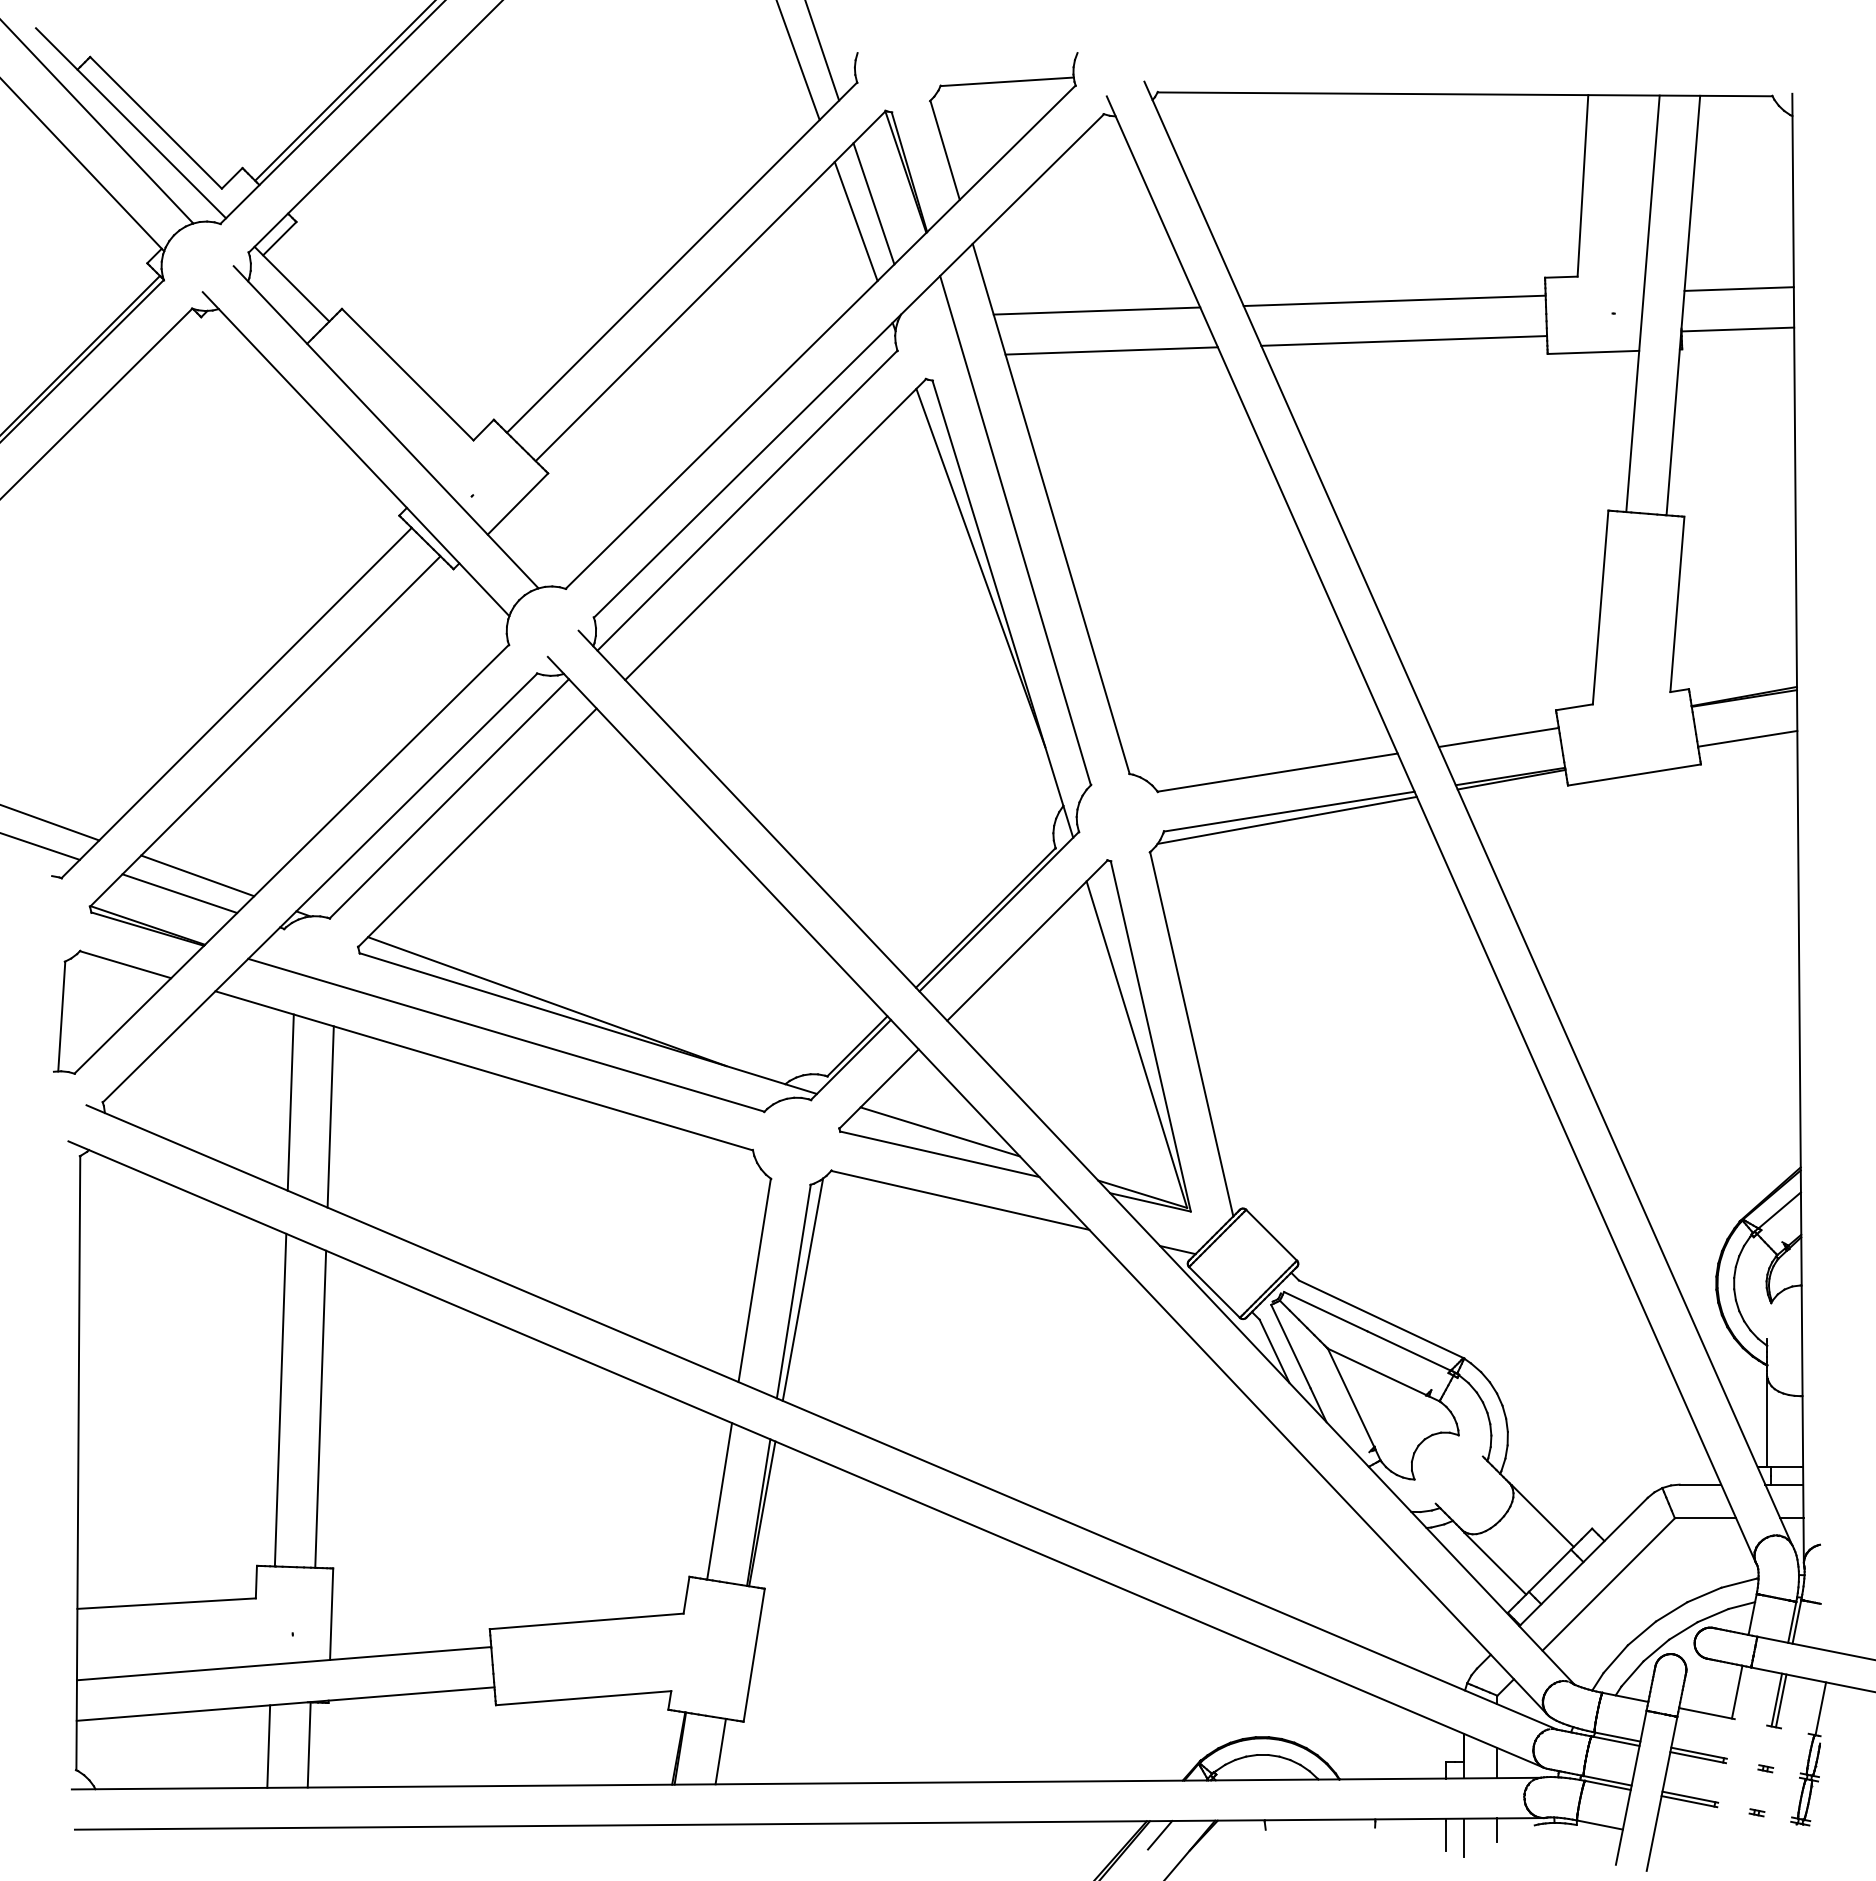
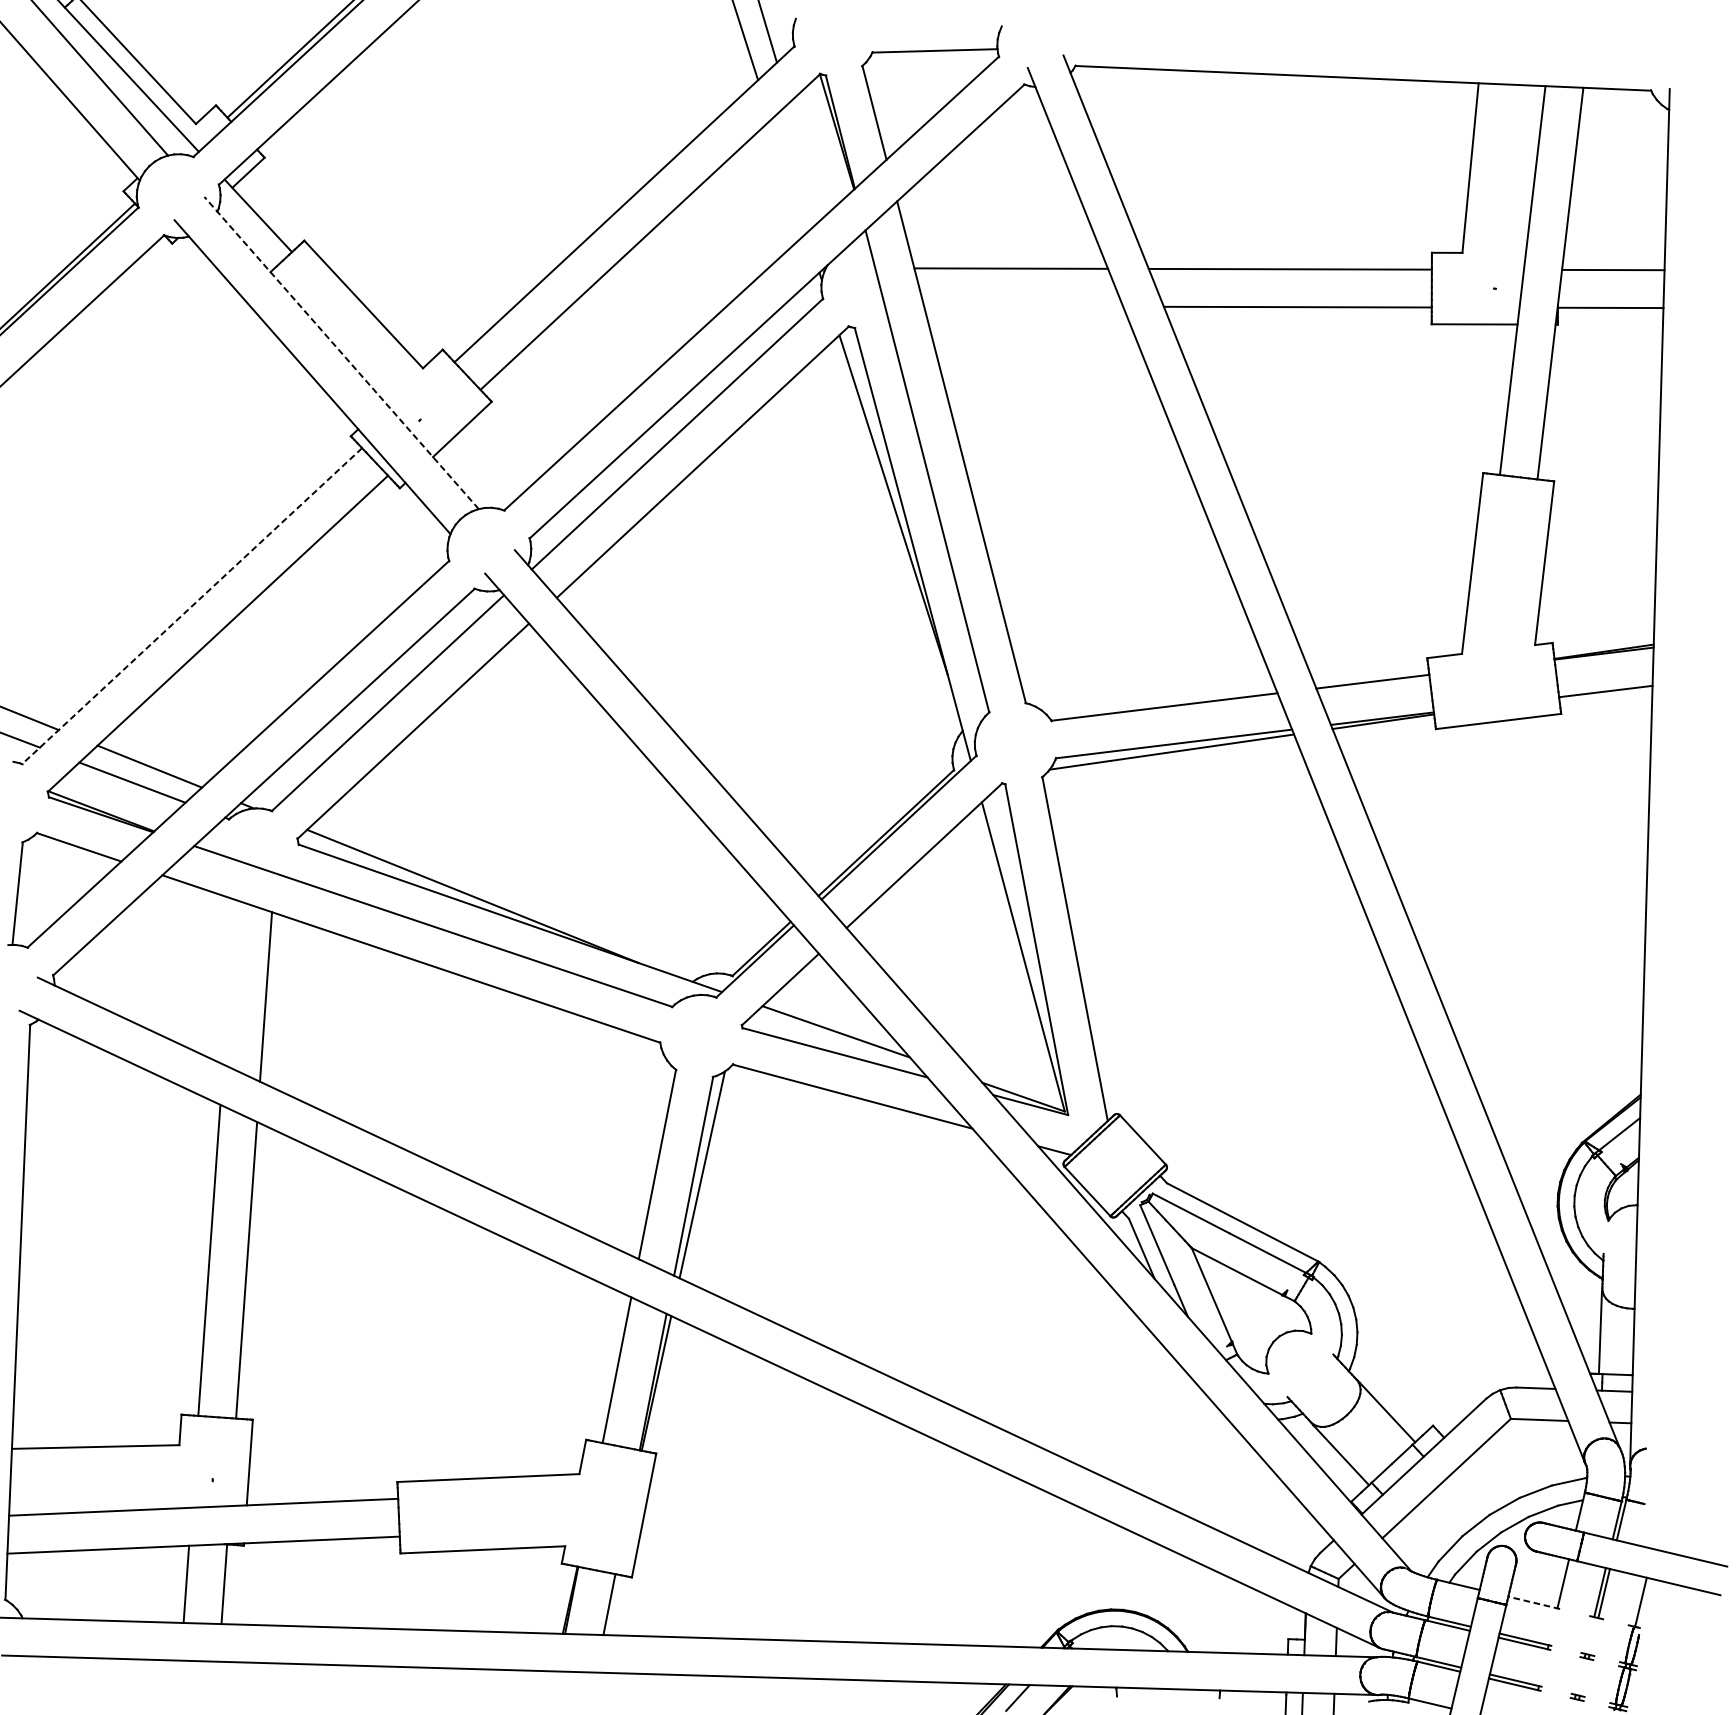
line: (873, 203) -> (805, 160), removed
line: (855, 221) -> (788, 176), removed
line: (1111, 350) -> (1023, 306), removed
line: (386, 427) -> (341, 353), solid -> dashed
line: (236, 703) -> (192, 606), solid -> dashed
line: (290, 1102) -> (228, 982), removed
line: (1706, 1713) -> (1533, 1602), solid -> dashed

